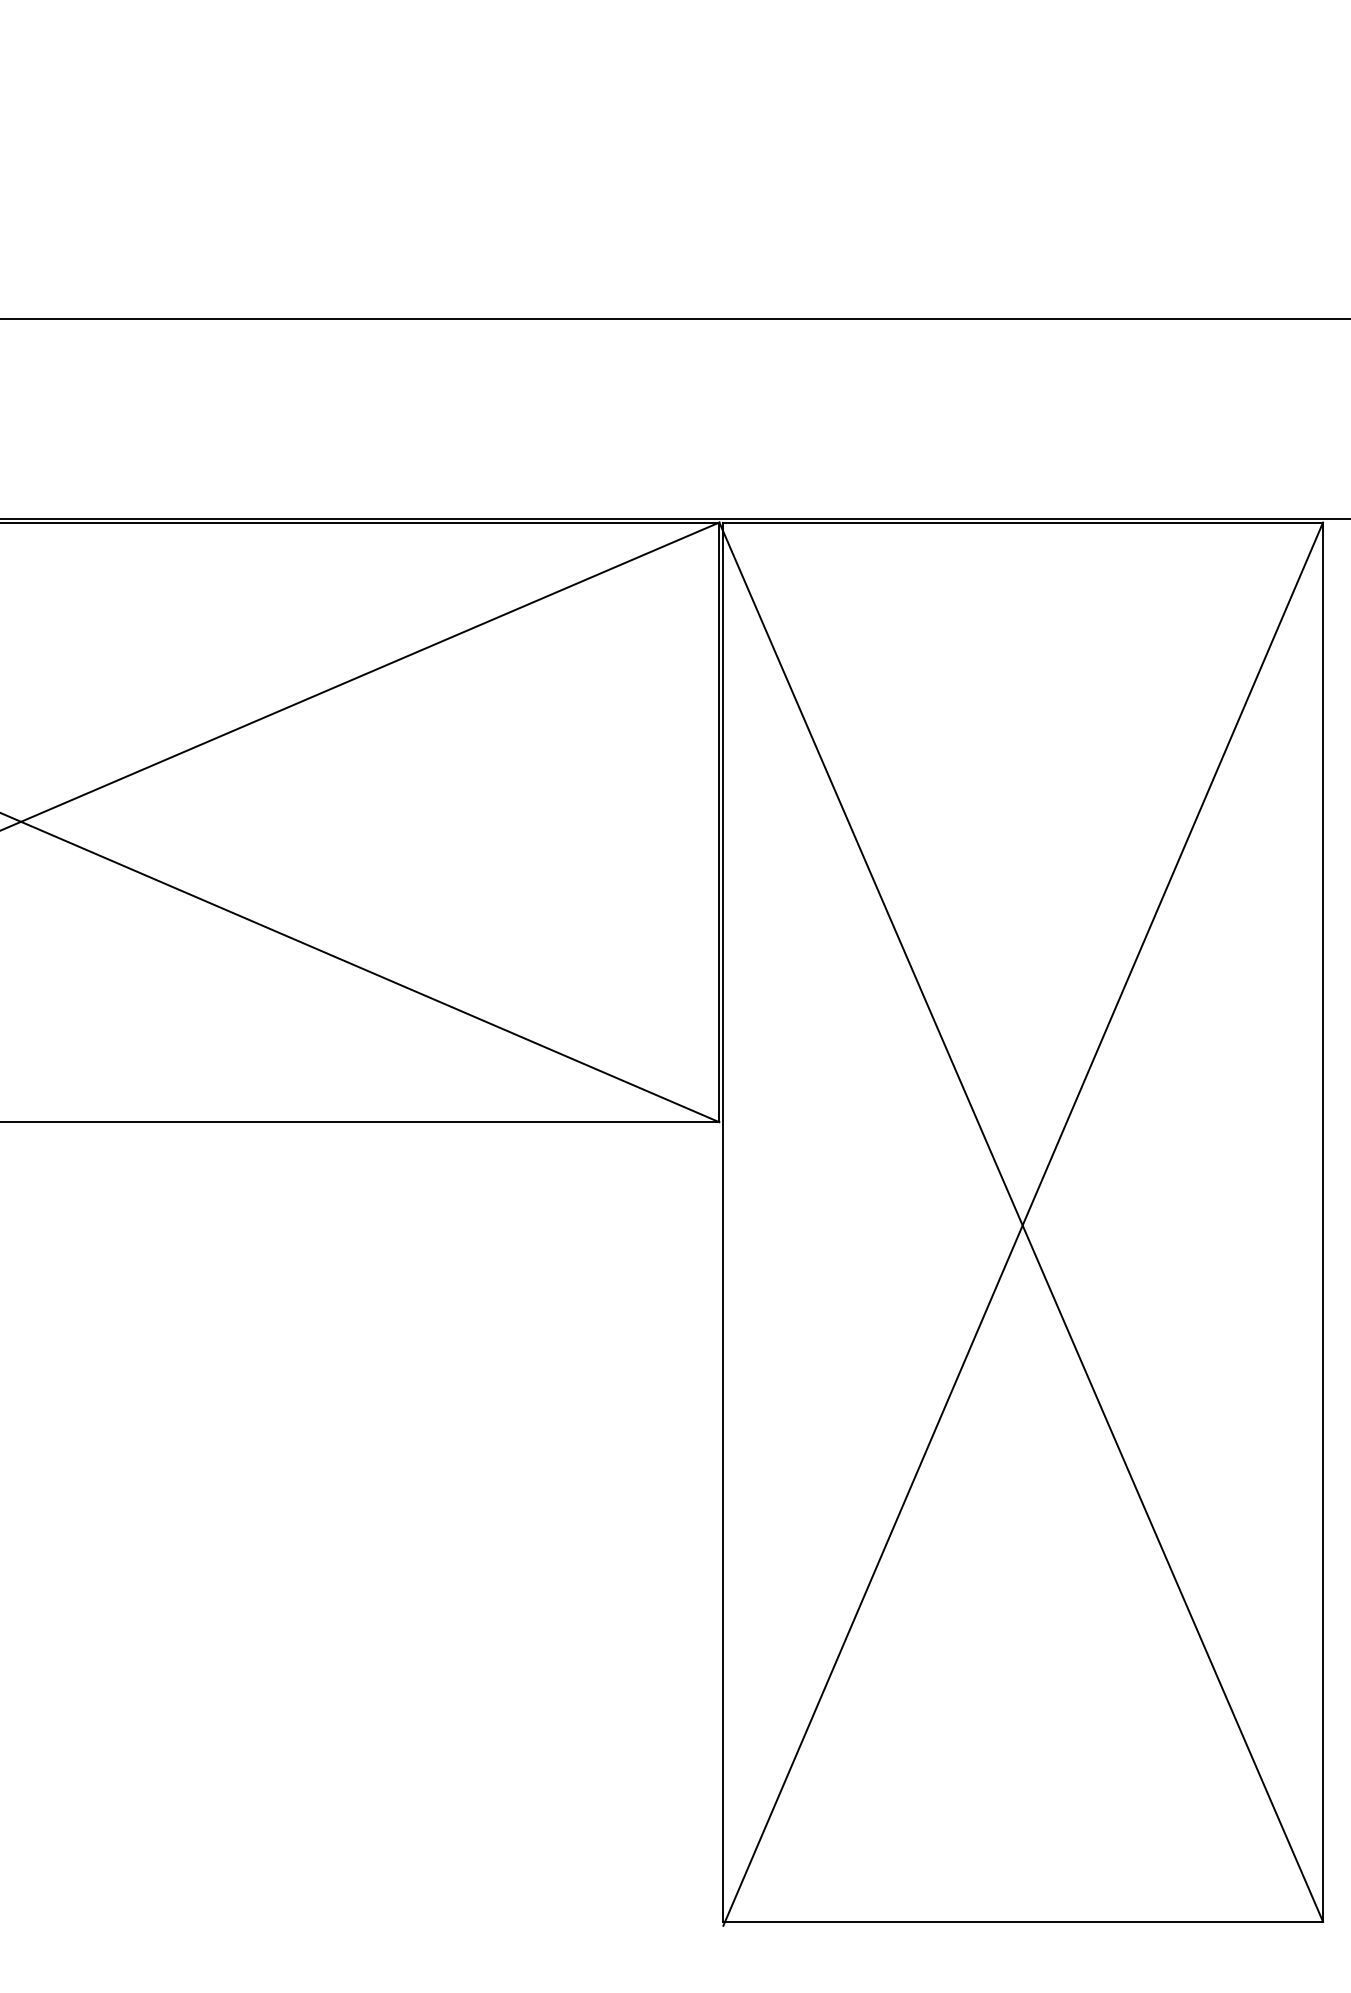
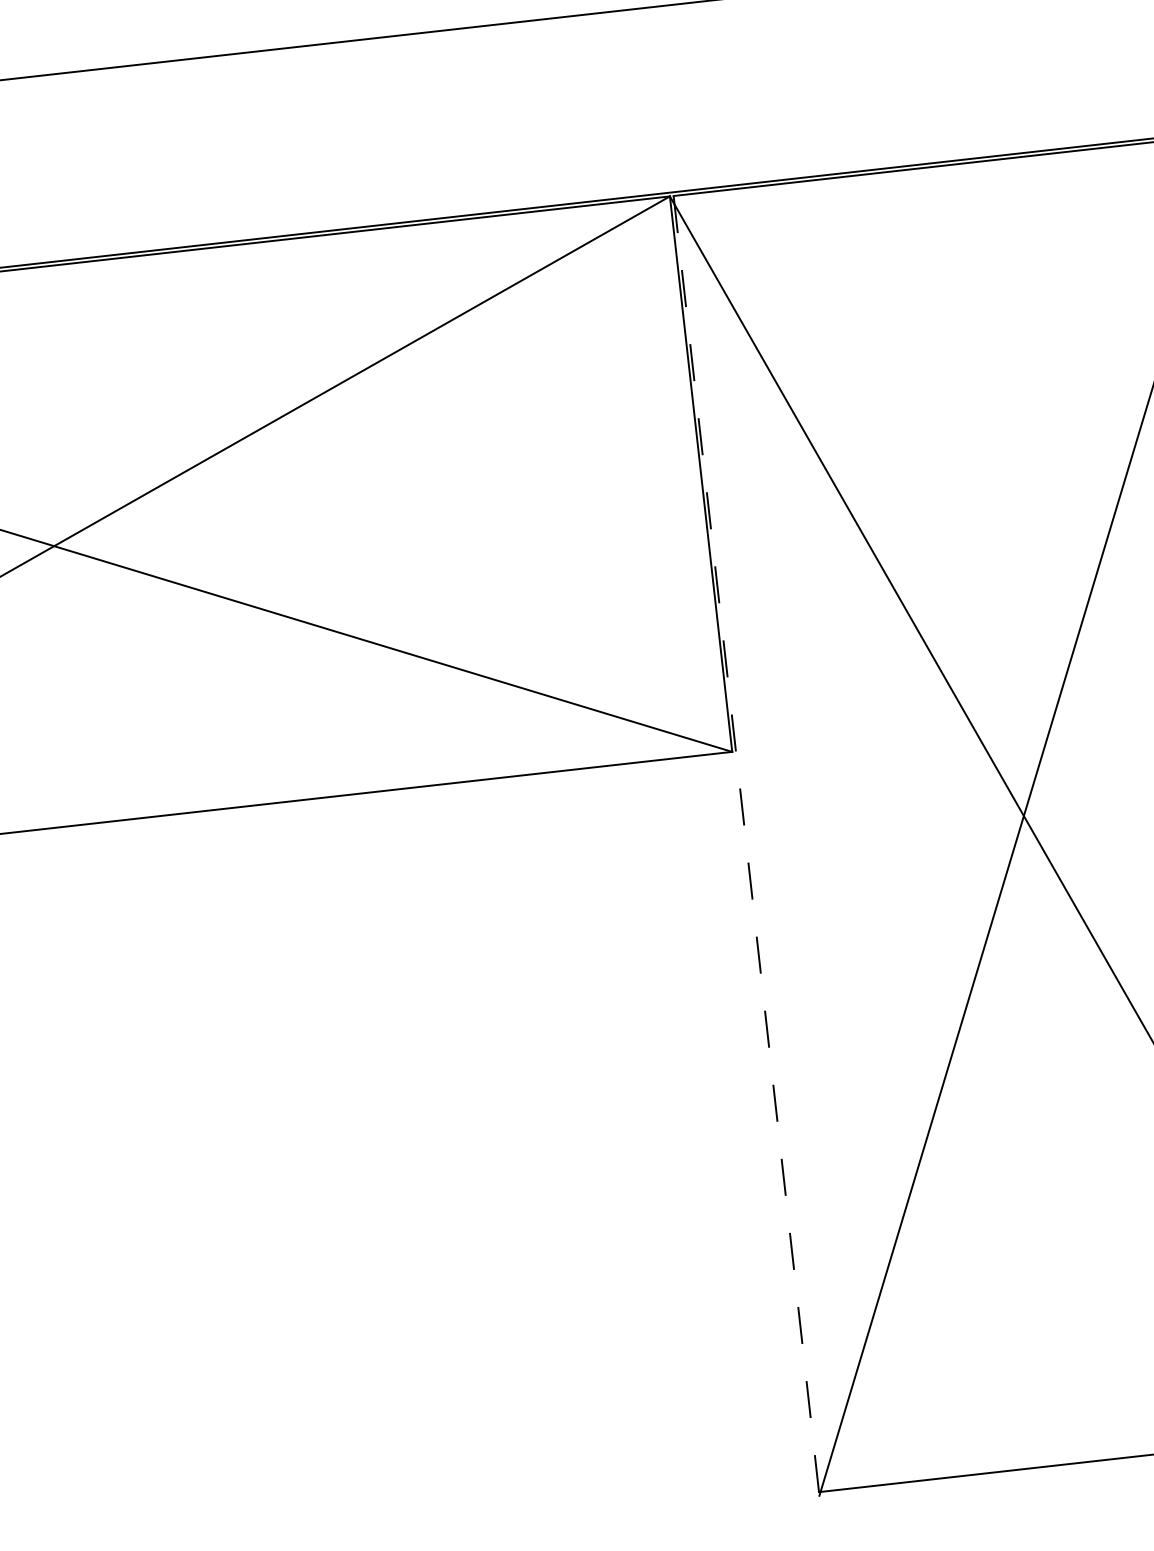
line: (723, 1222) -> (746, 844), solid -> dashed

